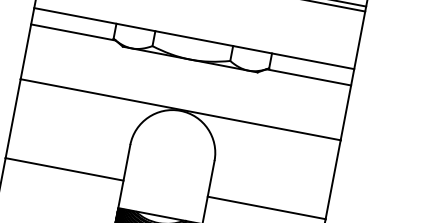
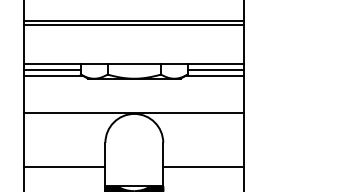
line: (73, 24) -> (52, 70), added
line: (310, 70) -> (215, 70), added

